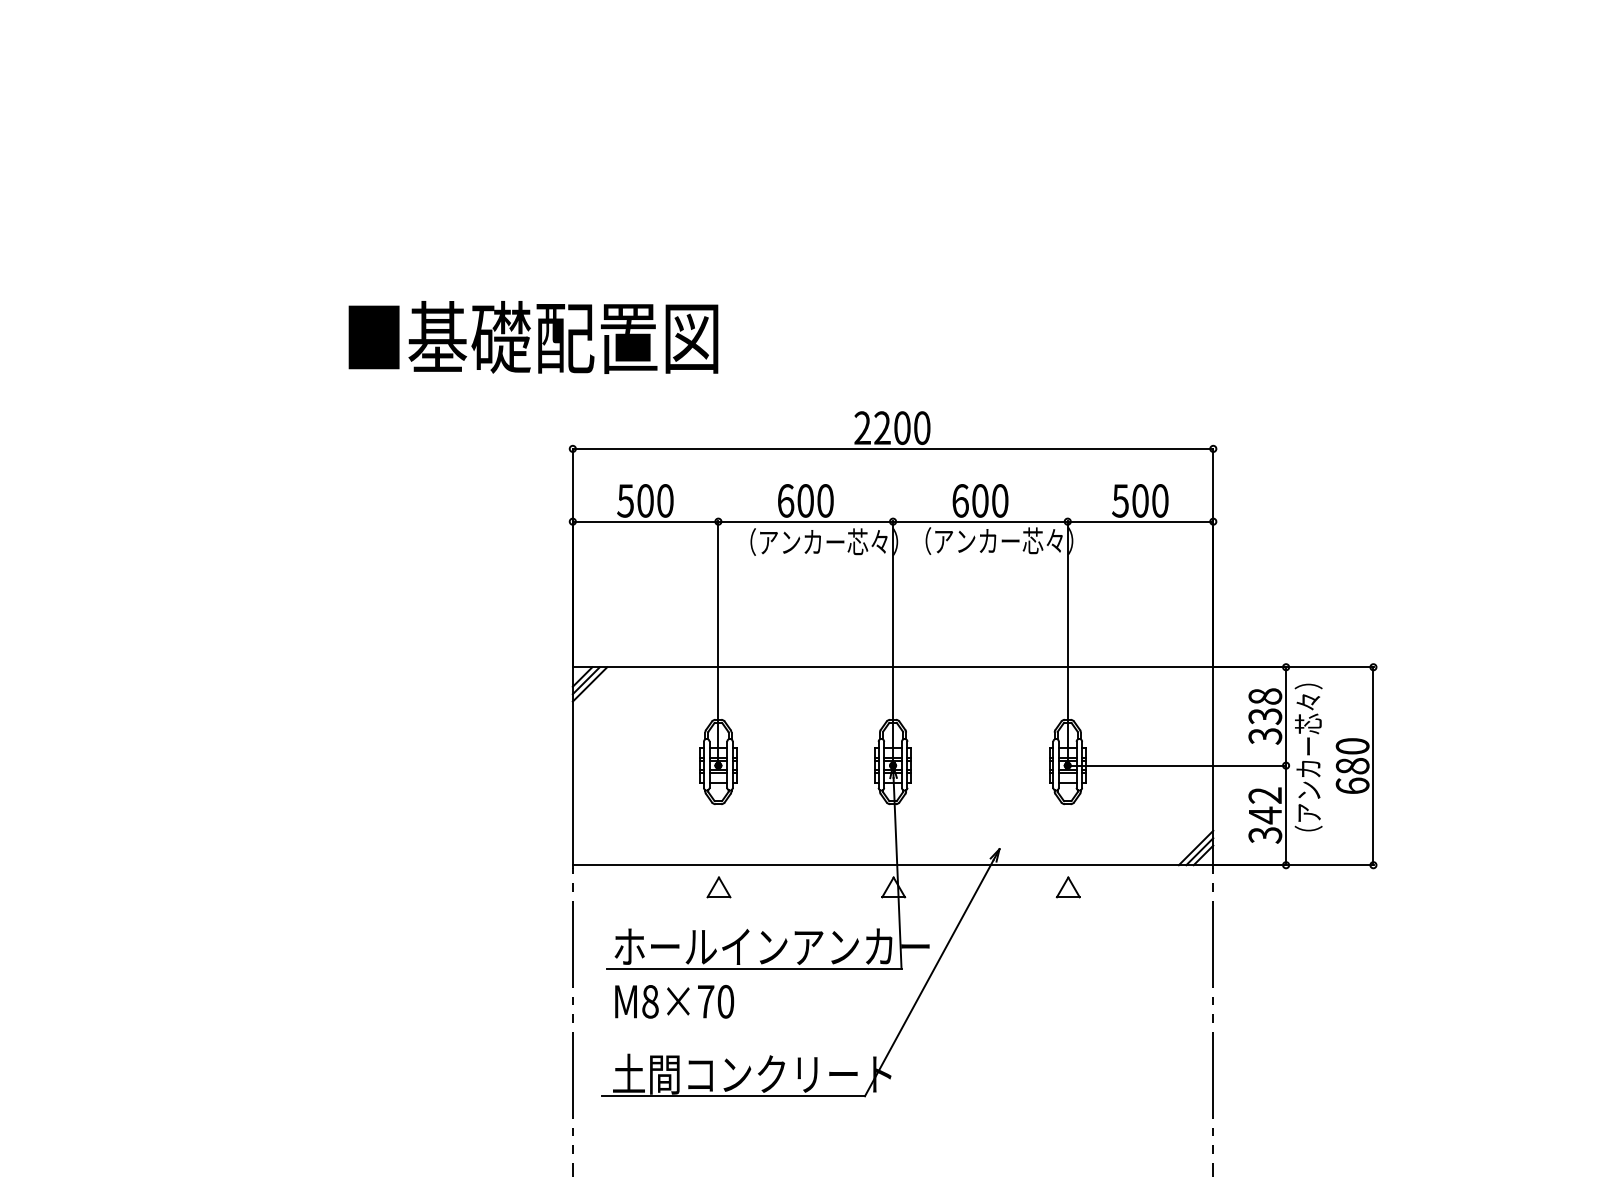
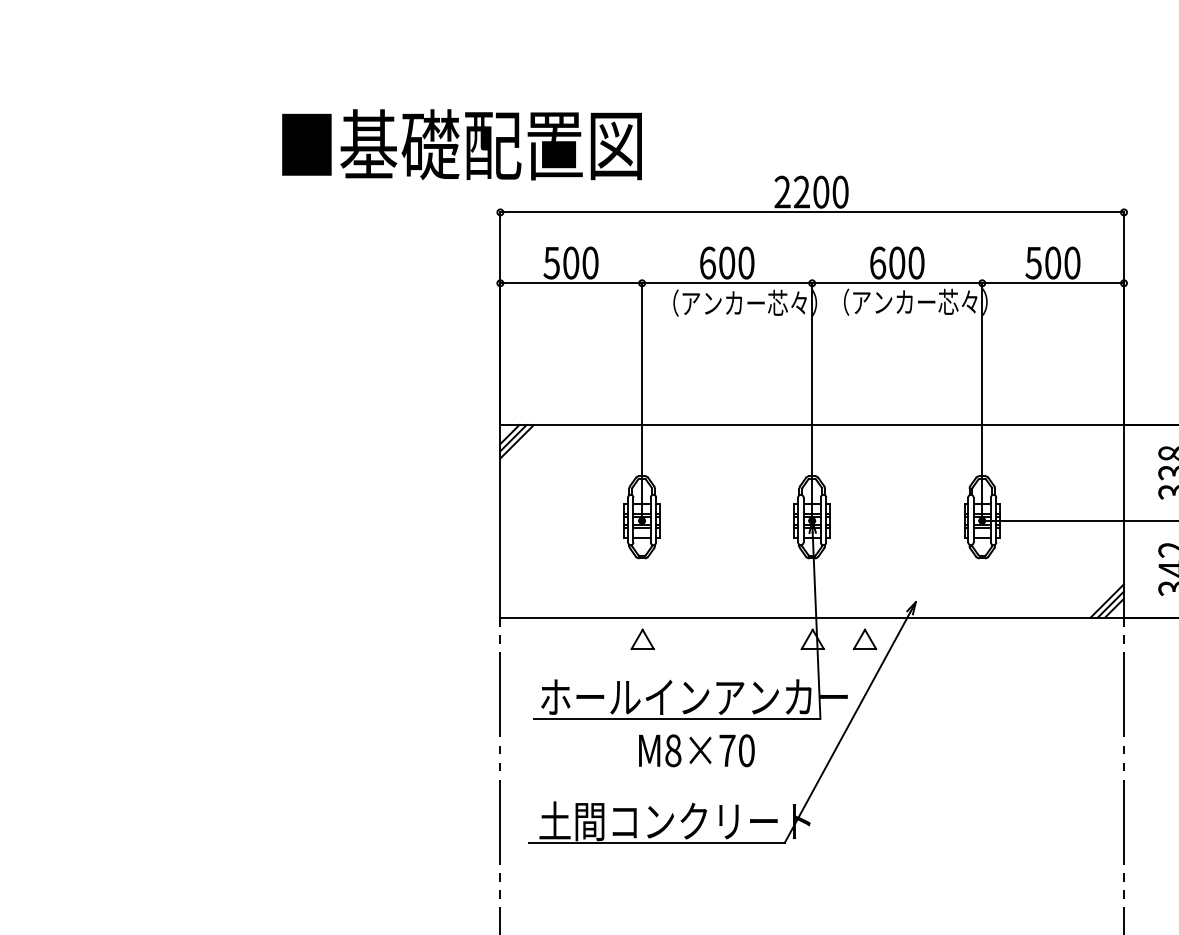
text: (533, 337) -> (462, 144), moved
part: (1067, 887) -> (864, 639), moved
text: (674, 1001) -> (696, 750), moved

